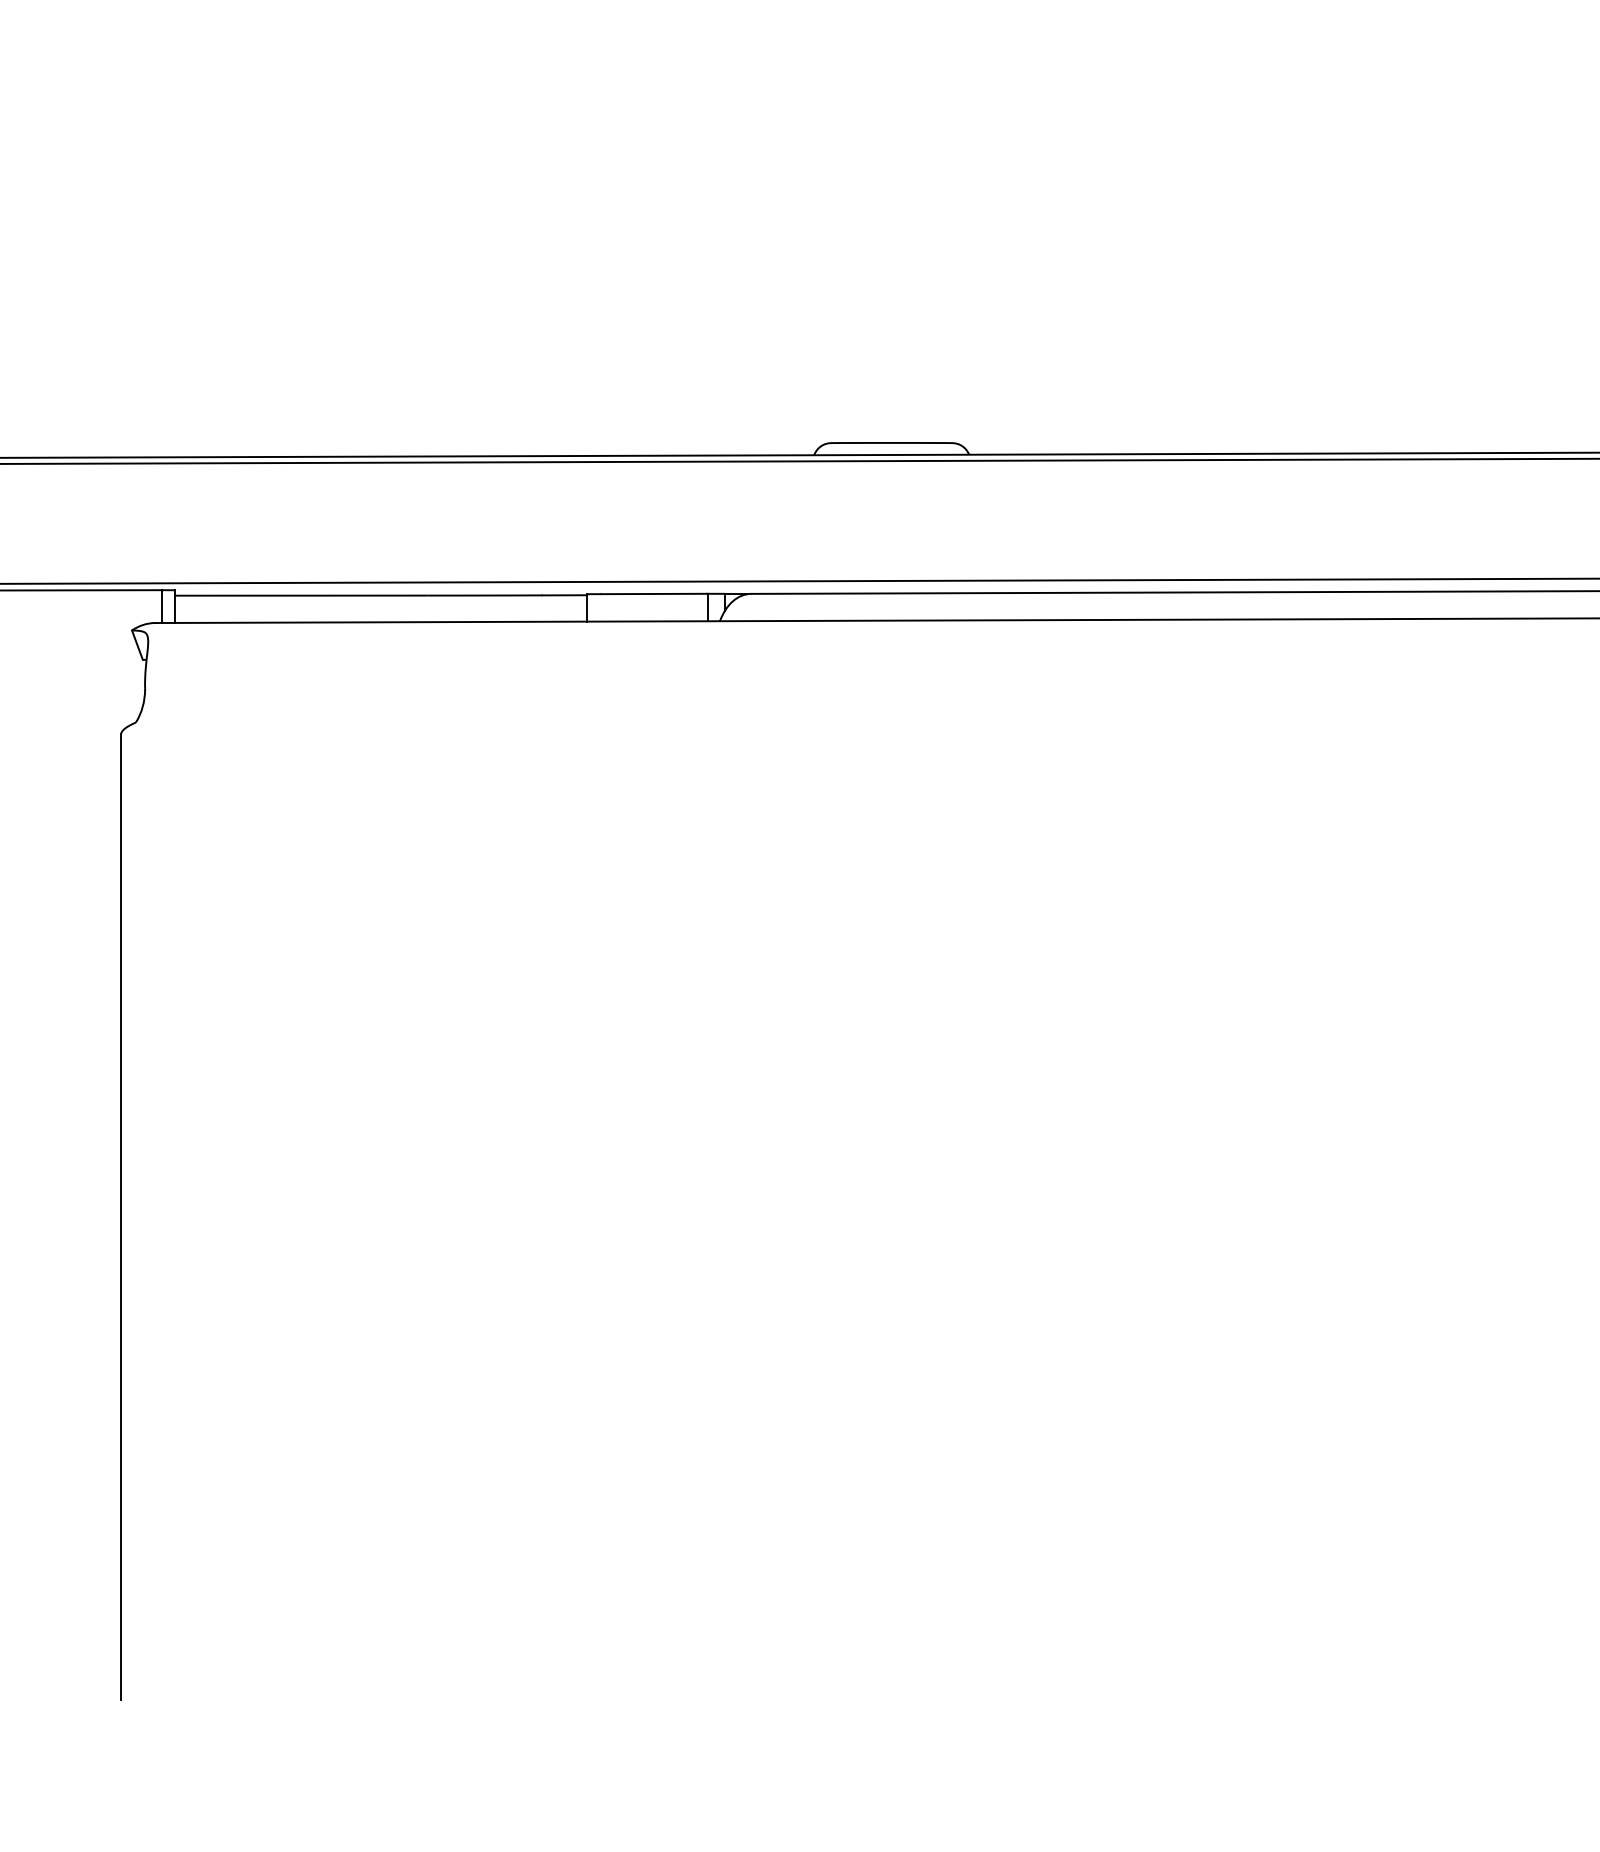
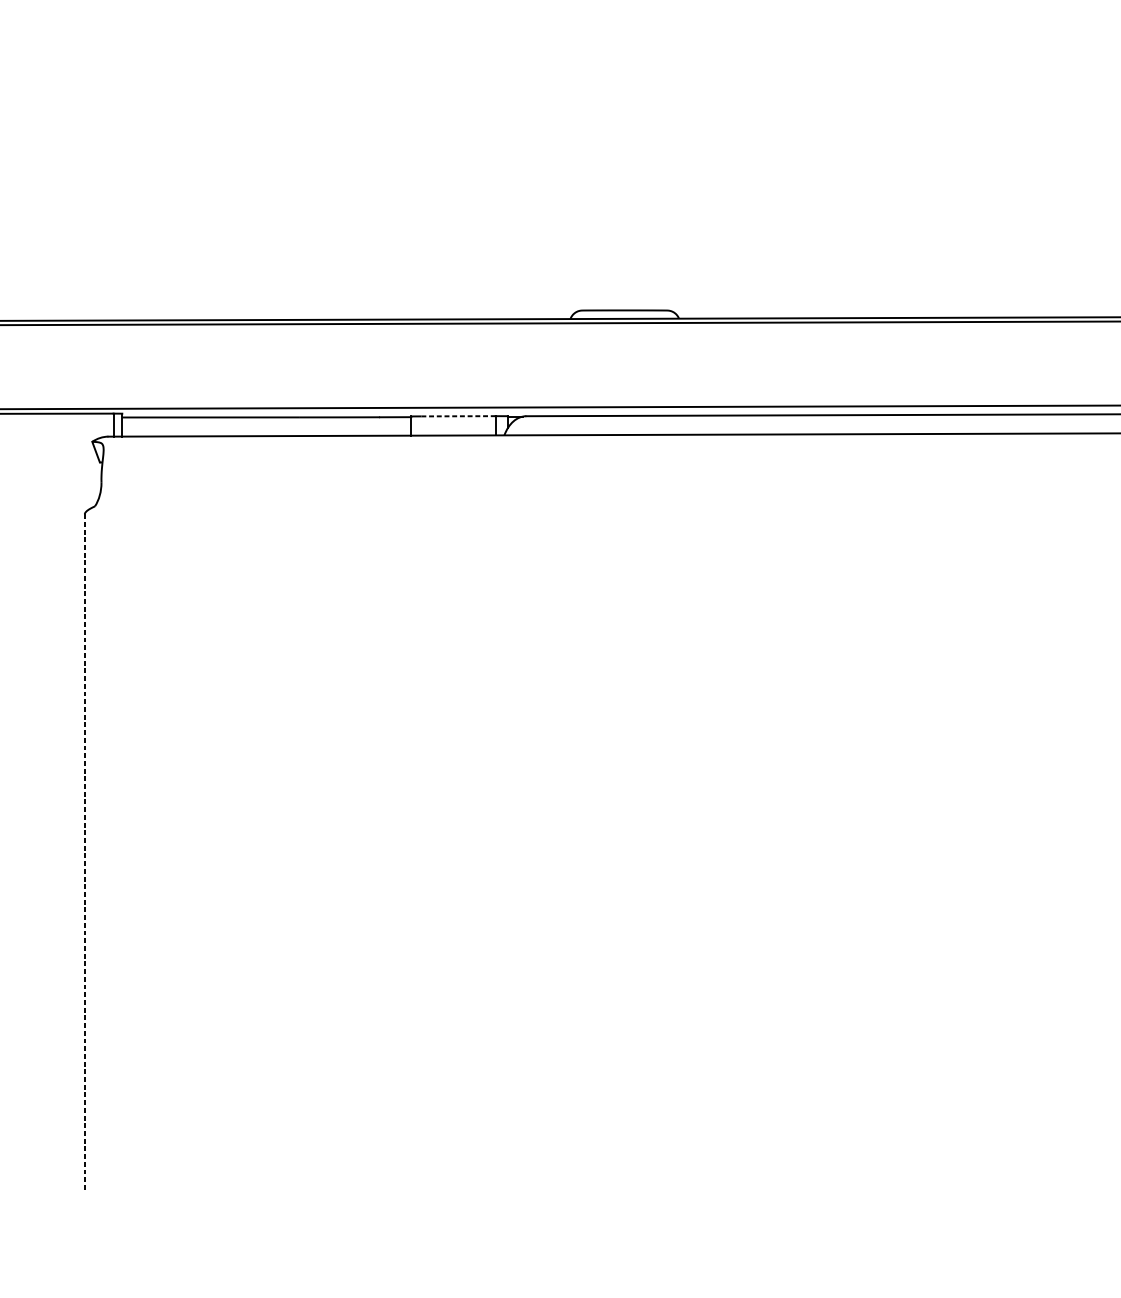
line: (654, 593) -> (458, 415), solid -> dashed
line: (121, 1217) -> (84, 853), solid -> dashed

